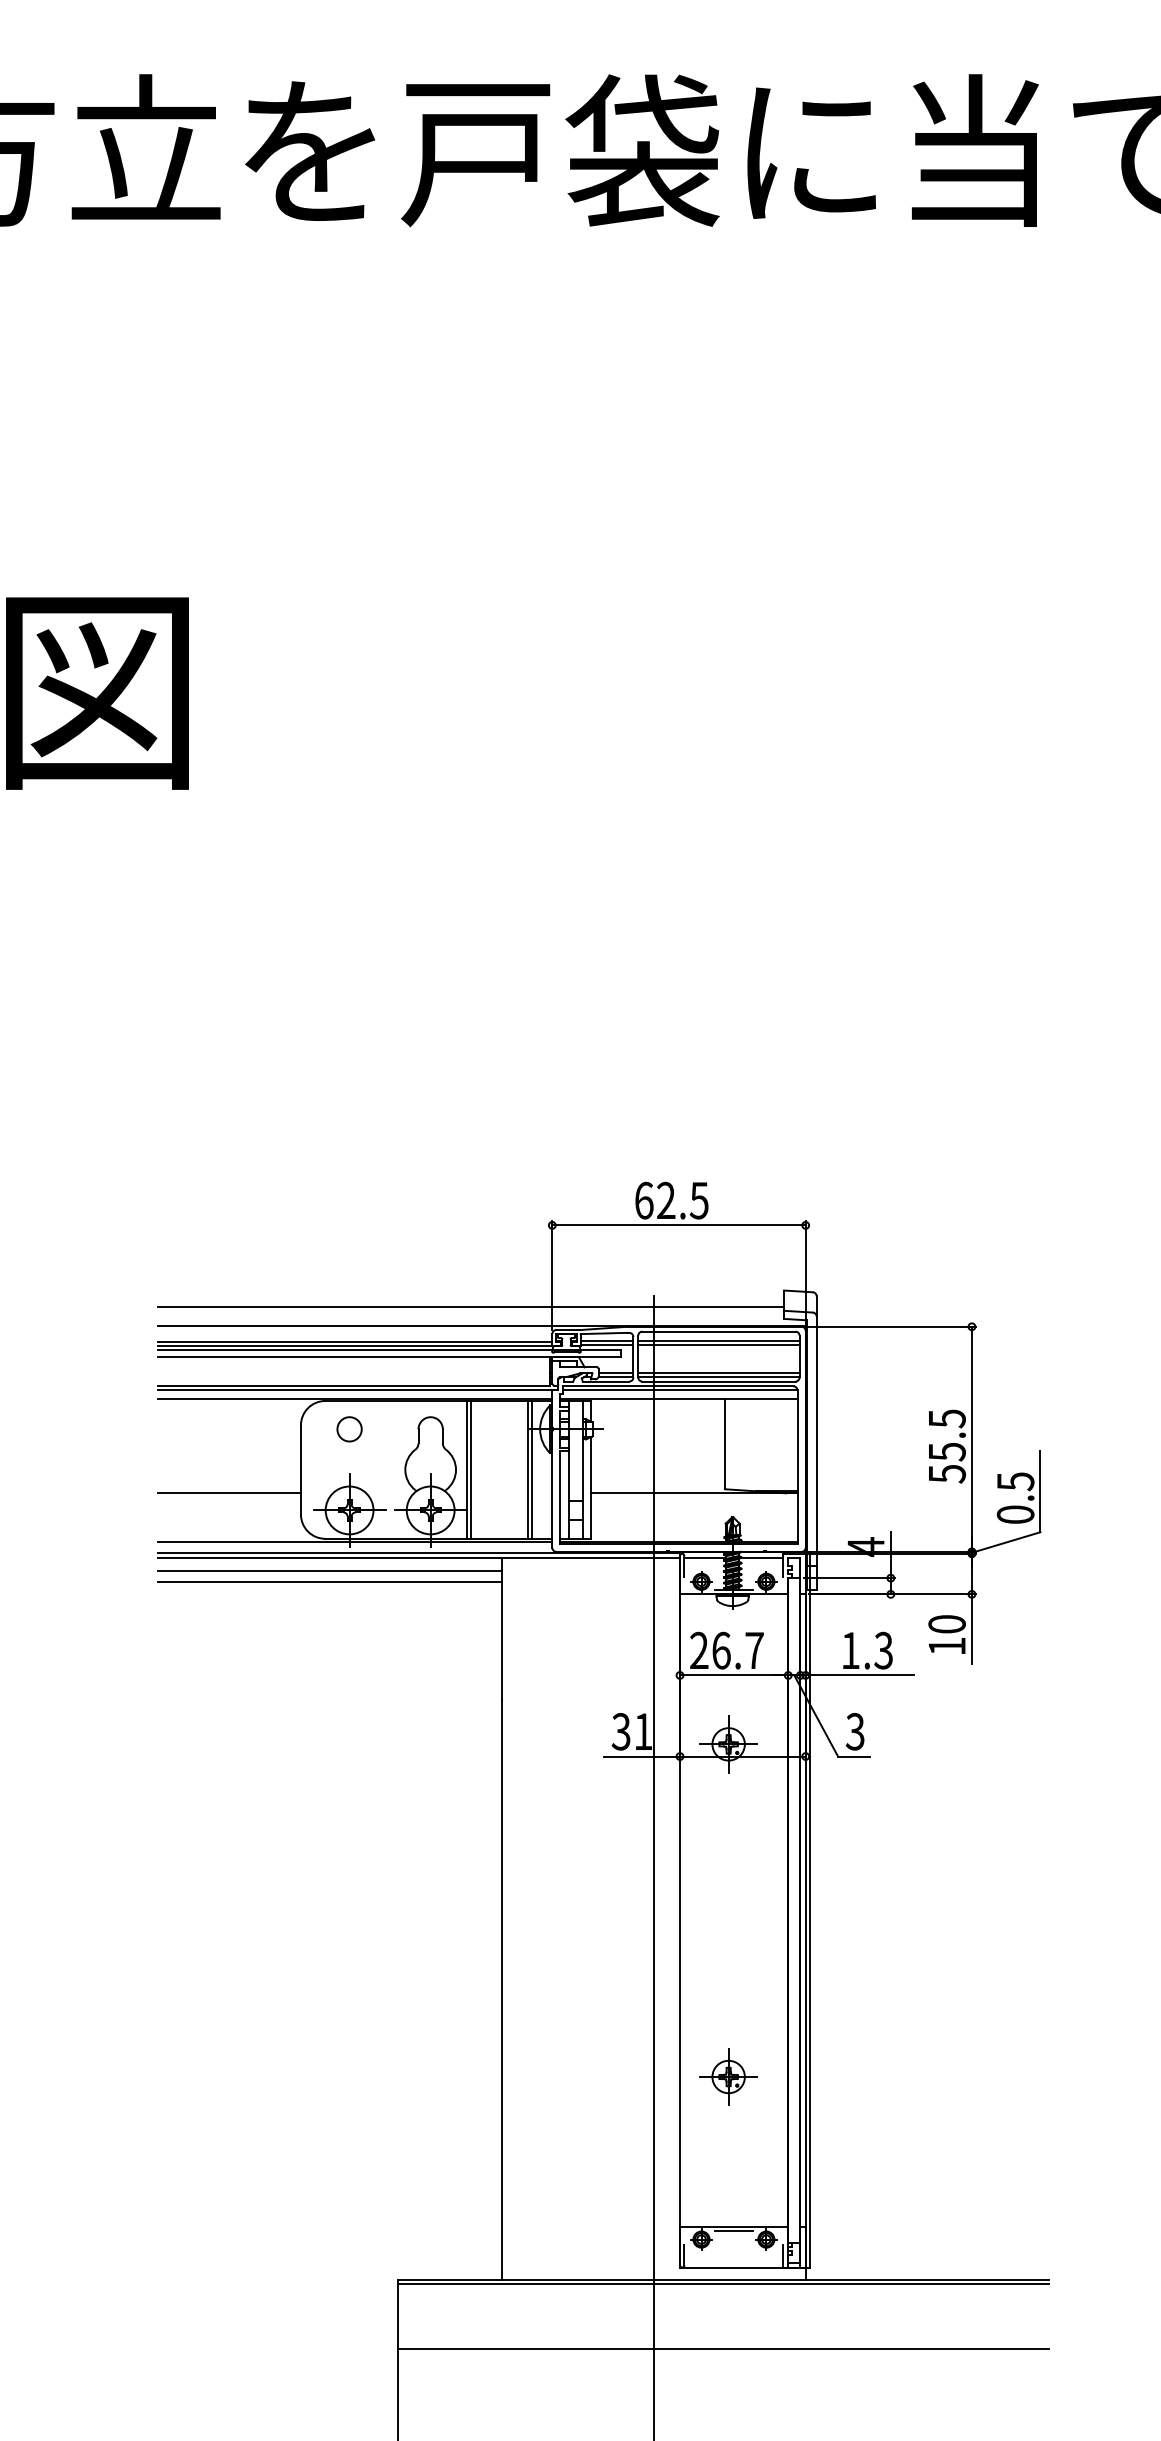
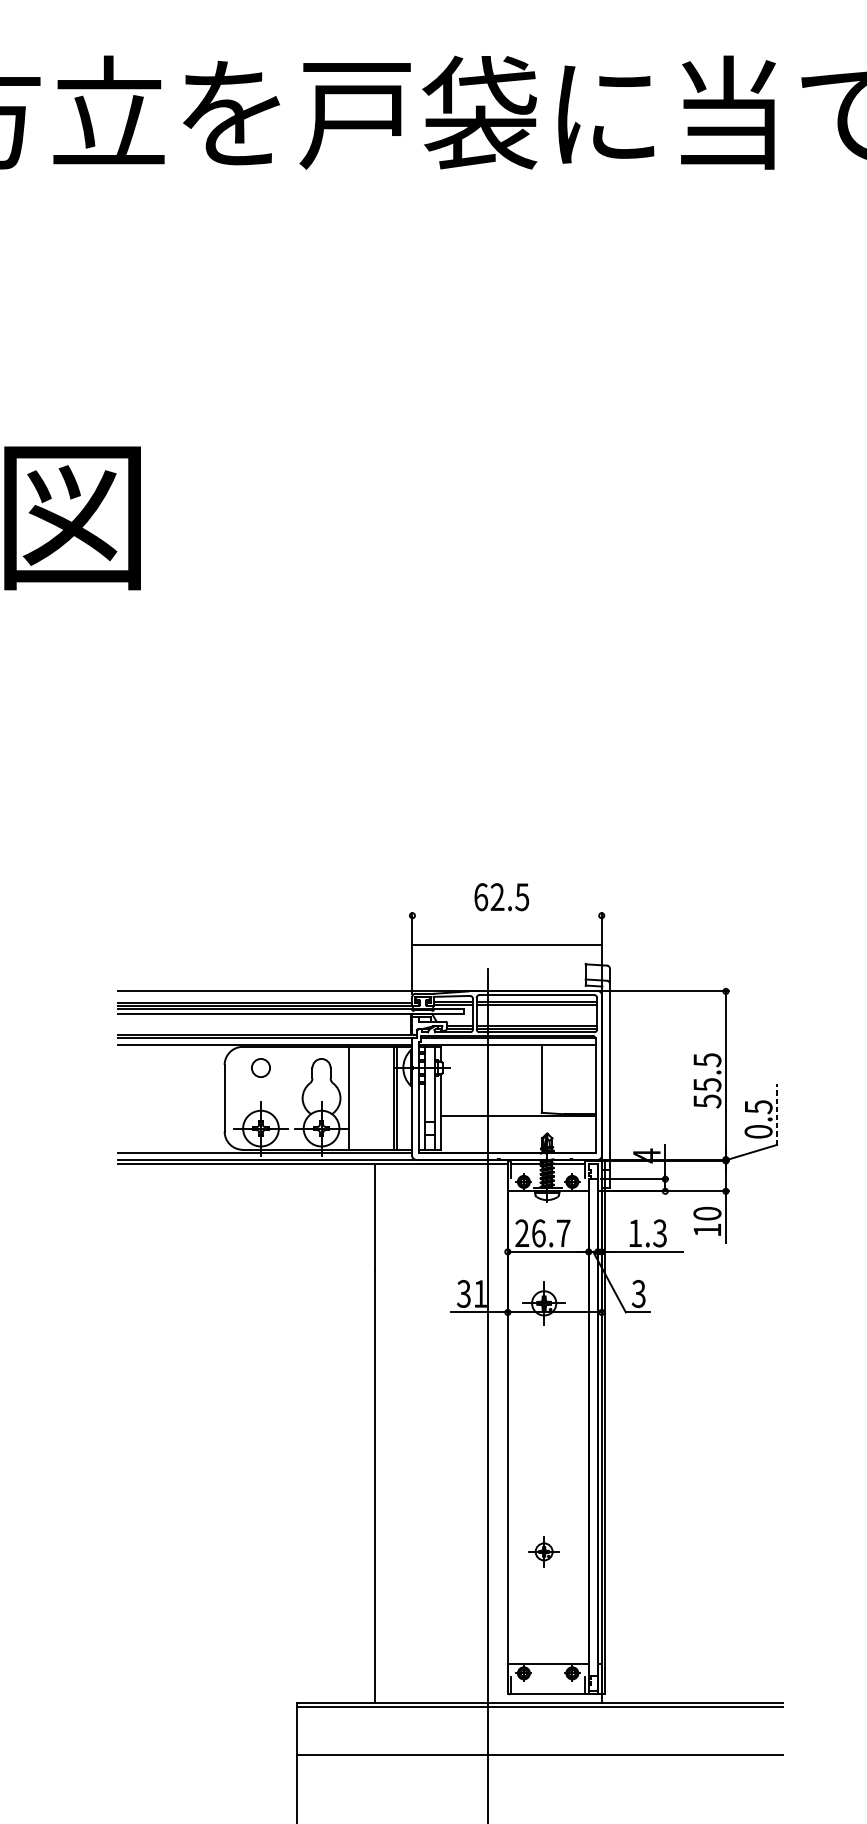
line: (678, 1225) -> (506, 944), moved
line: (471, 1306) -> (352, 976), removed
line: (471, 1469) -> (352, 1098), removed
line: (1040, 1491) -> (777, 1114), solid -> dashed
line: (229, 1493) -> (171, 1115), removed
line: (329, 1570) -> (245, 1173), removed
line: (329, 1581) -> (245, 1181), removed
part: (728, 2076) -> (544, 1551), size x0.7
line: (733, 2231) -> (547, 1667), removed

